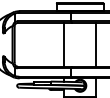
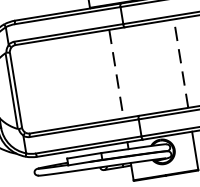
line: (64, 44) -> (116, 73), solid -> dashed
line: (96, 44) -> (181, 62), solid -> dashed

